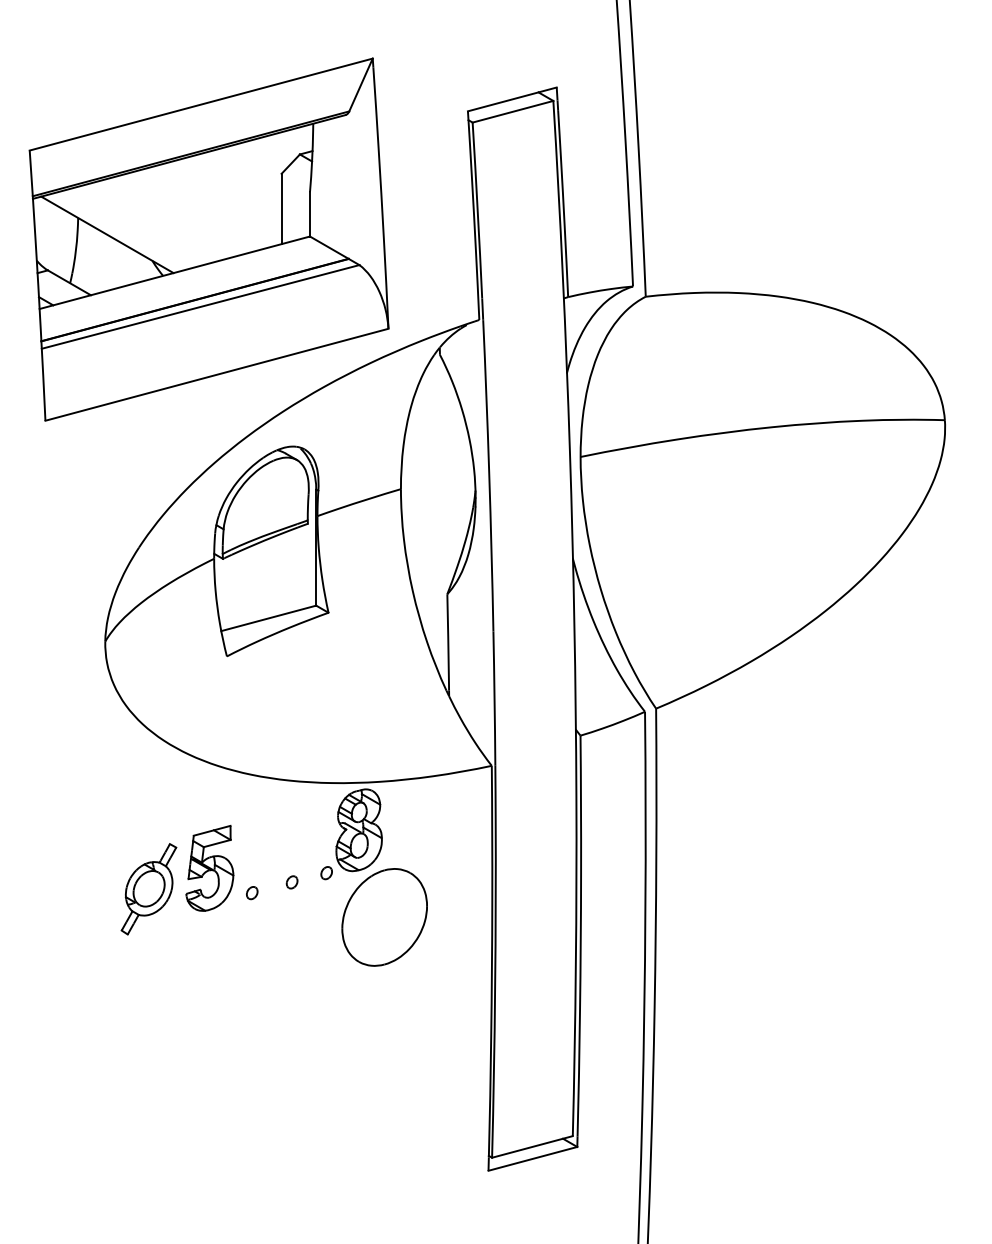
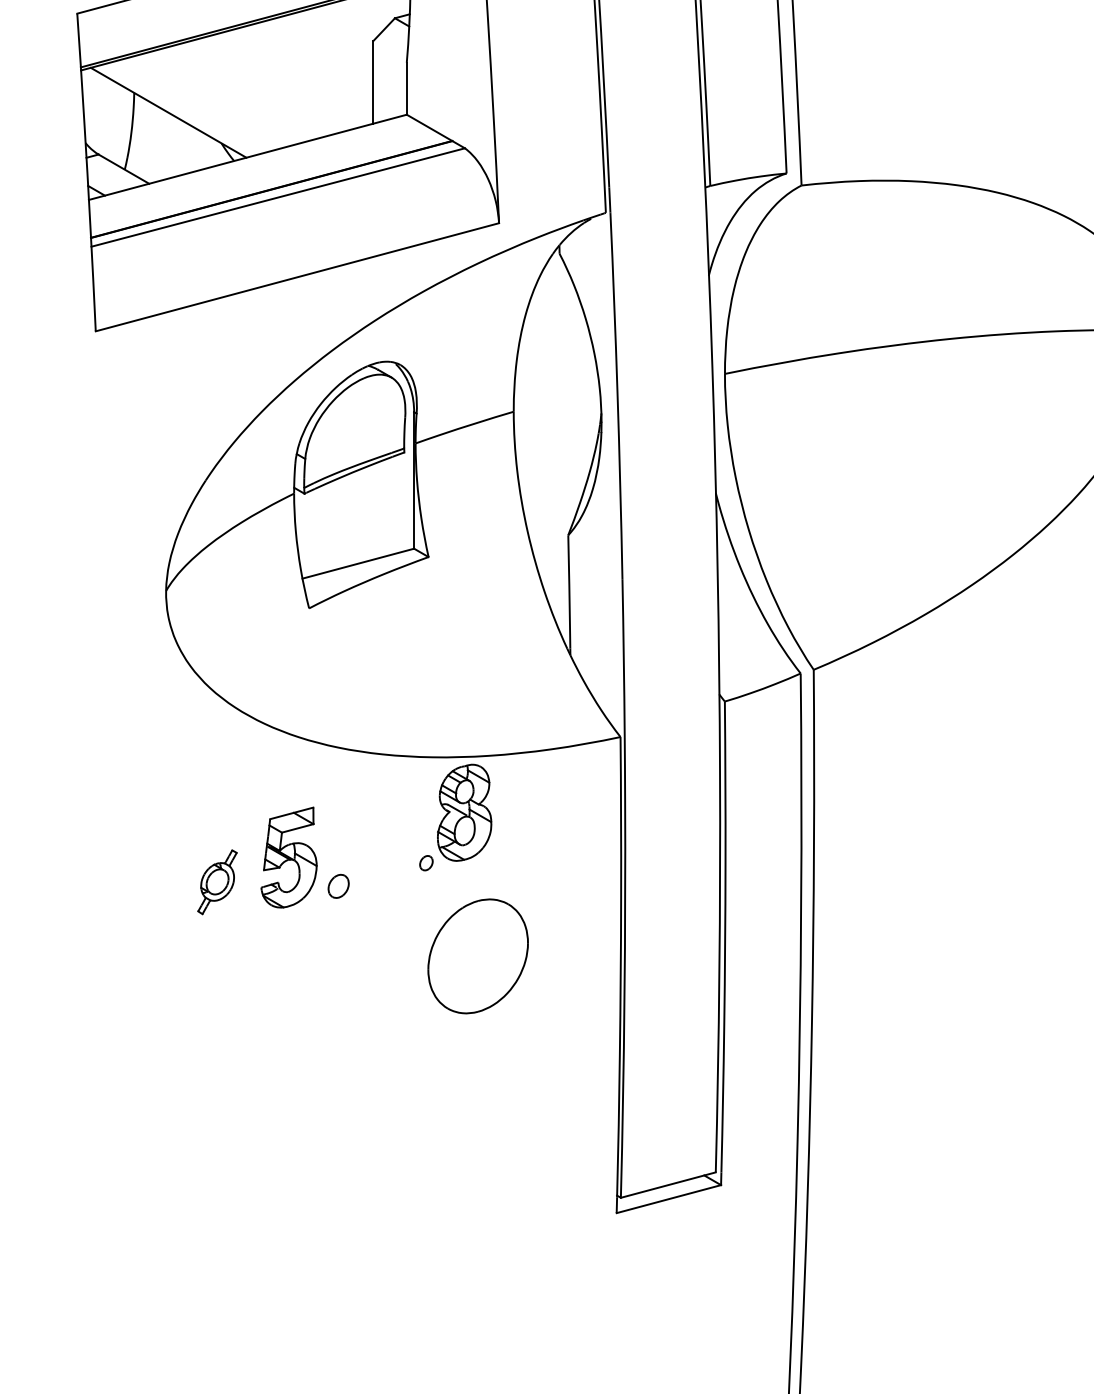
part: (291, 882) -> (385, 874), removed
part: (148, 889) -> (216, 882), size x0.6
part: (252, 893) -> (339, 887), size x1.6
part: (384, 917) -> (477, 956), moved

